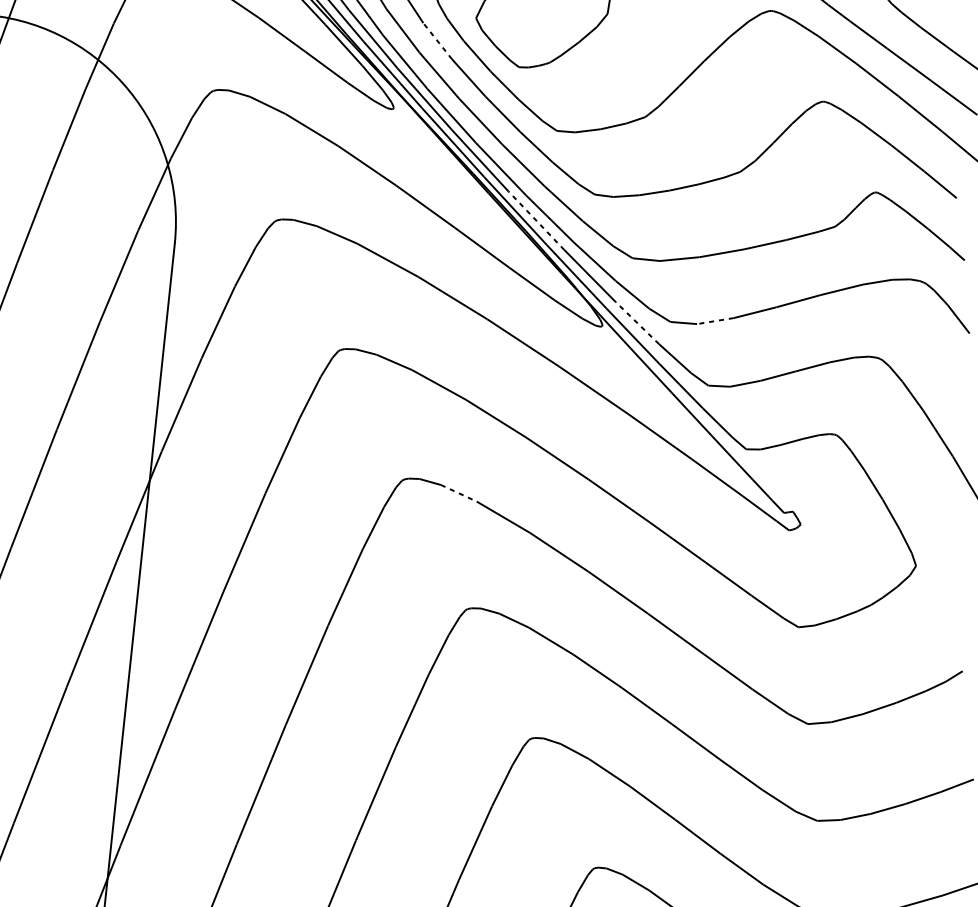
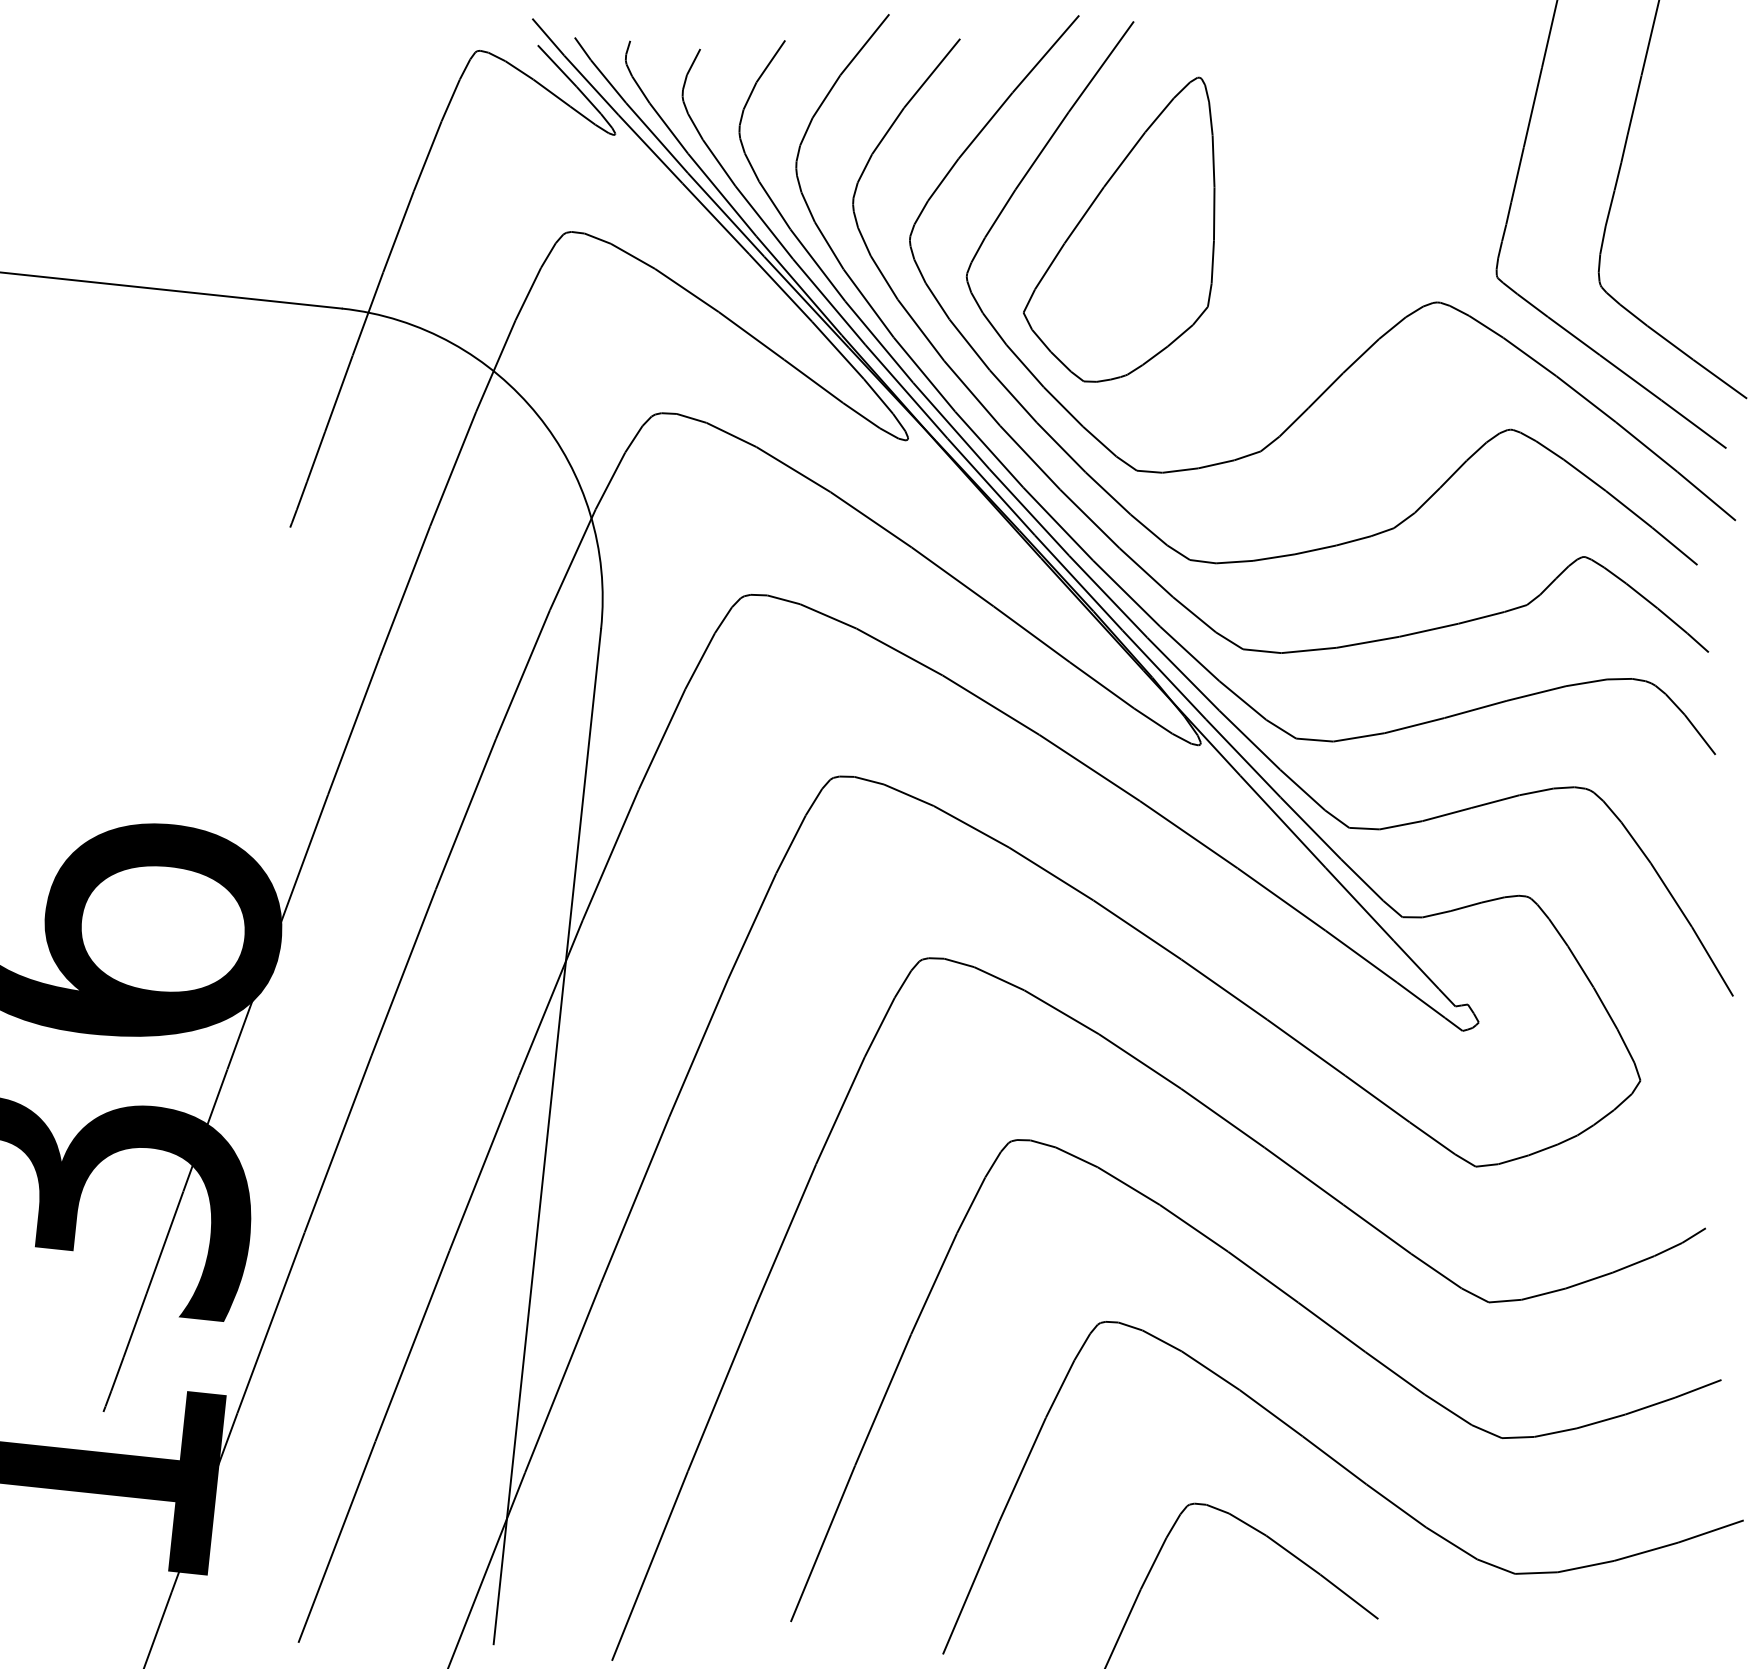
line: (437, 40) -> (969, 344), dashed -> solid
line: (536, 220) -> (1108, 596), dashed -> solid
line: (714, 321) -> (1358, 737), dashed -> solid
line: (637, 322) -> (1249, 739), dashed -> solid
line: (458, 493) -> (999, 978), dashed -> solid

